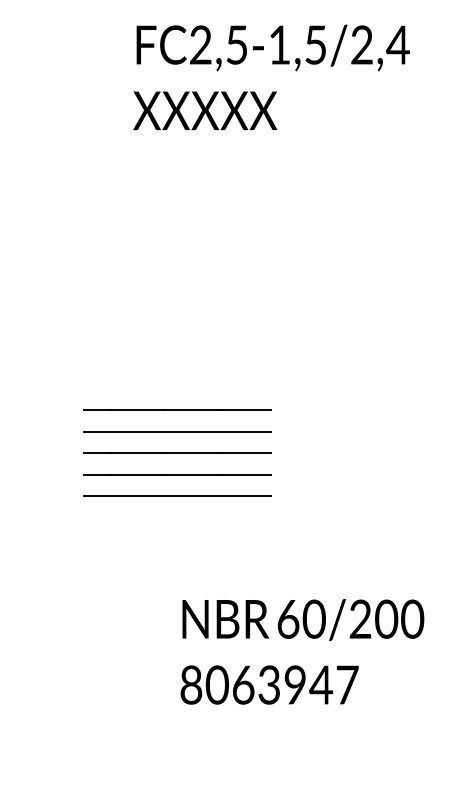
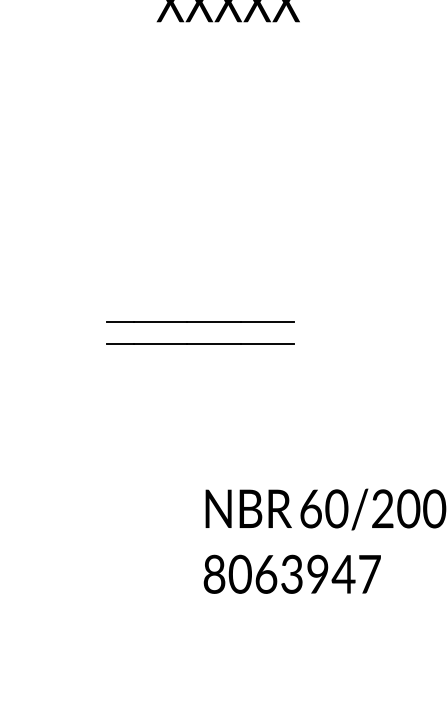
line: (177, 409) -> (200, 300), removed
line: (177, 474) -> (200, 364), removed
line: (177, 495) -> (200, 385), removed

